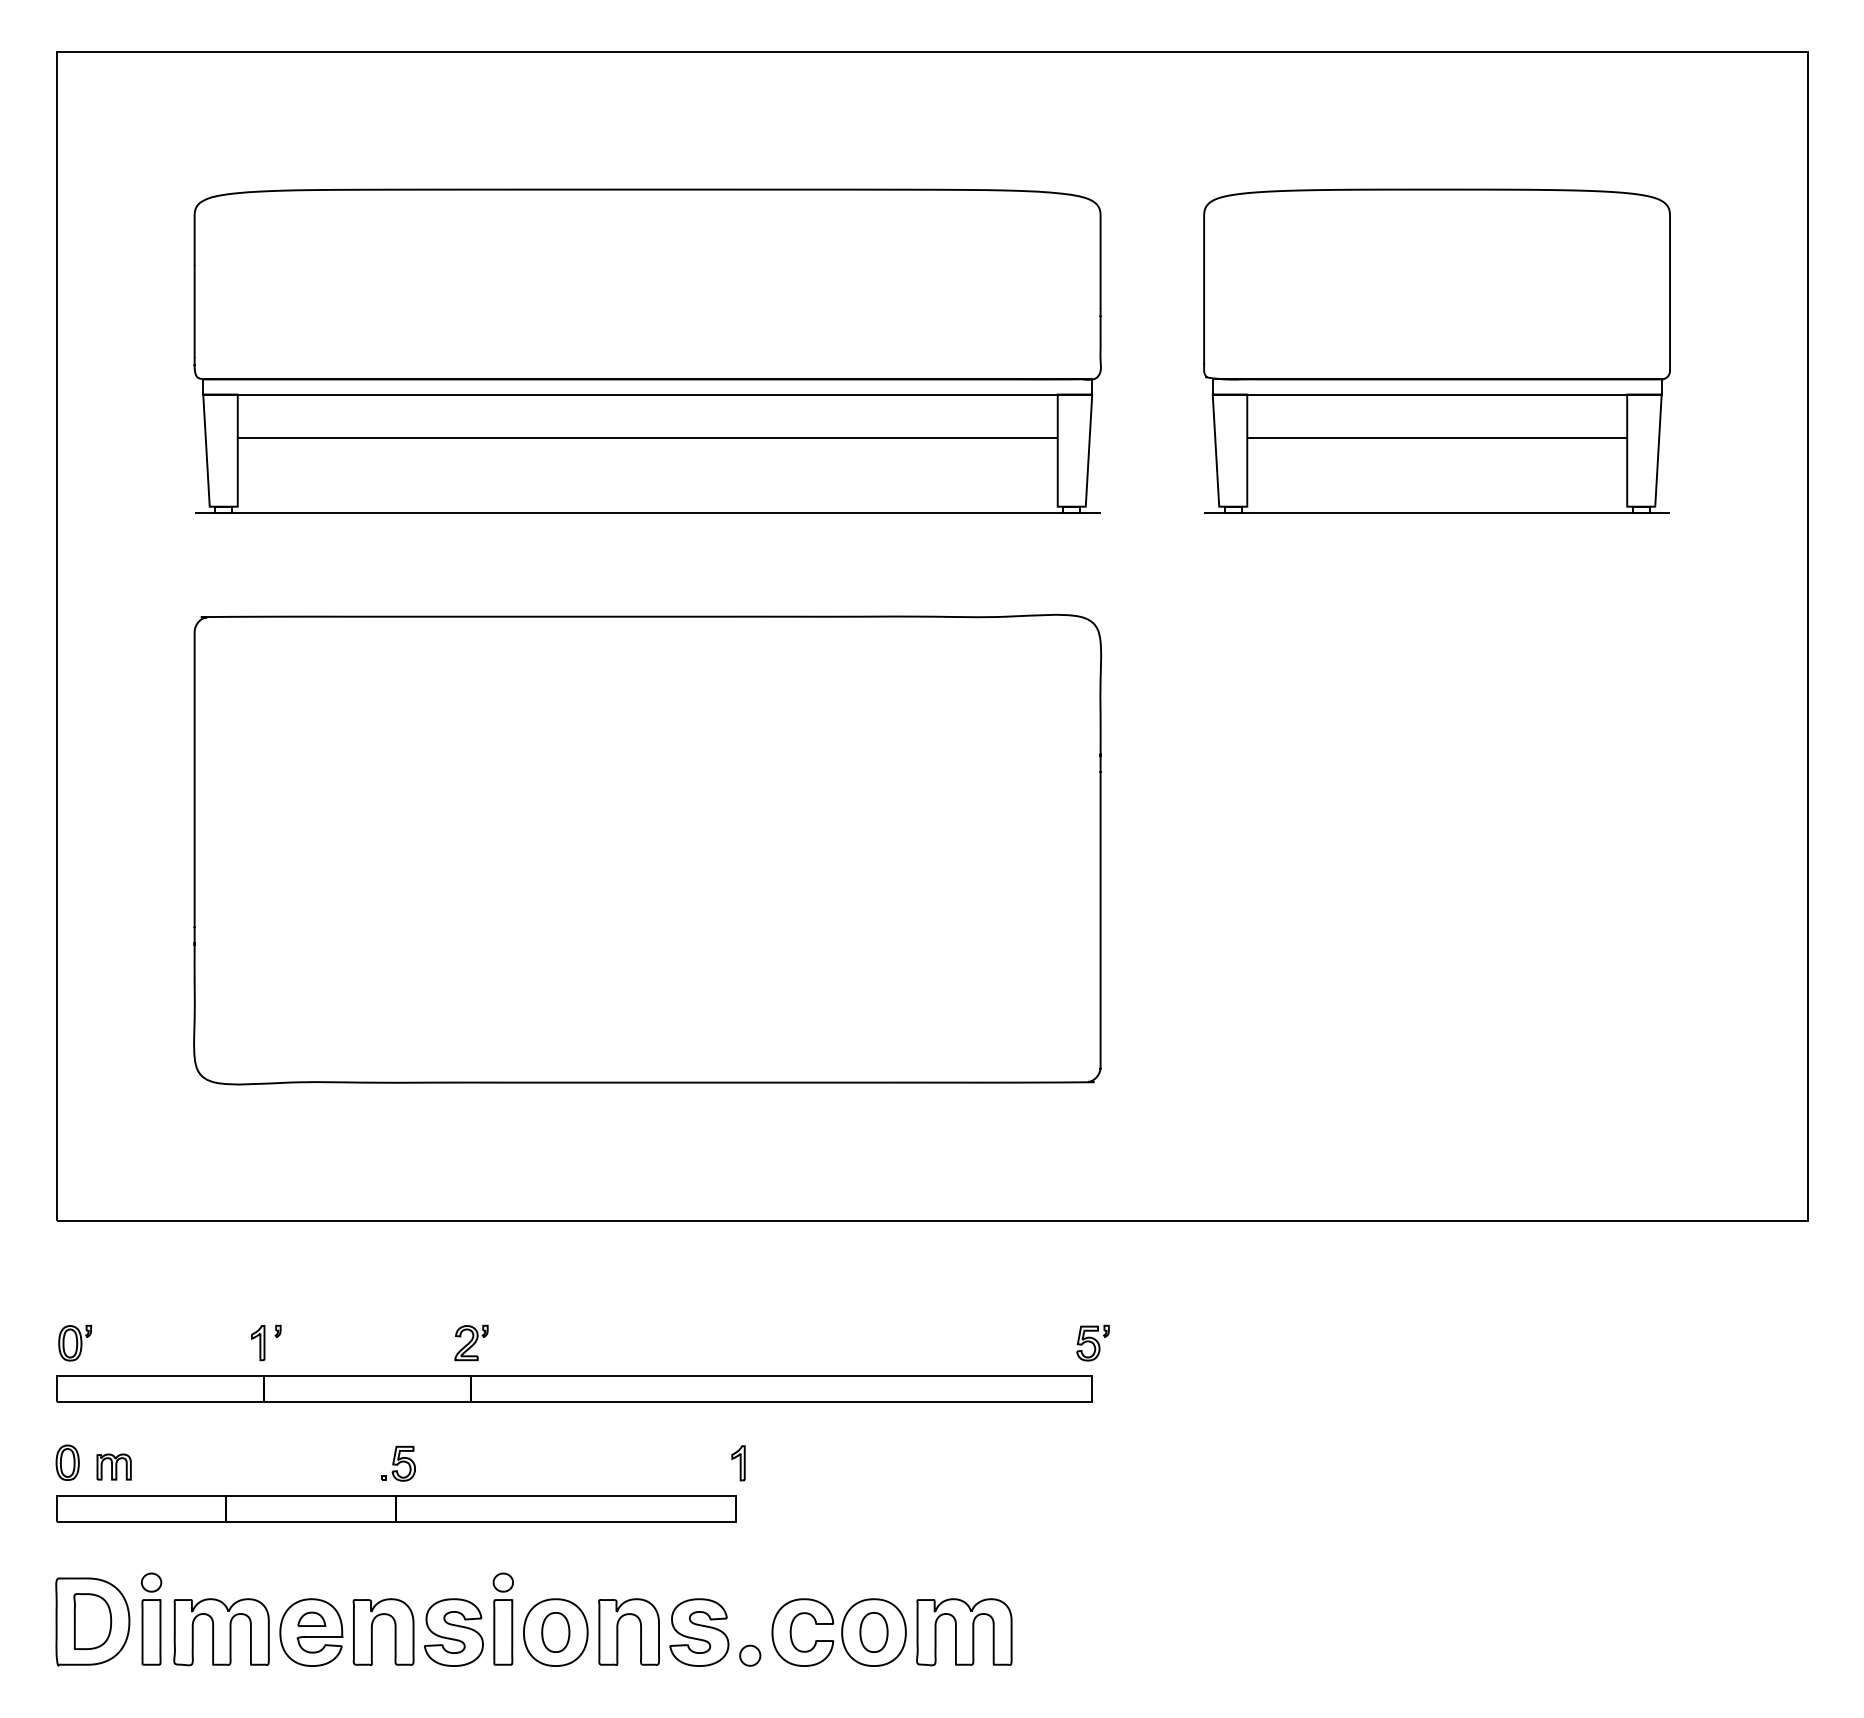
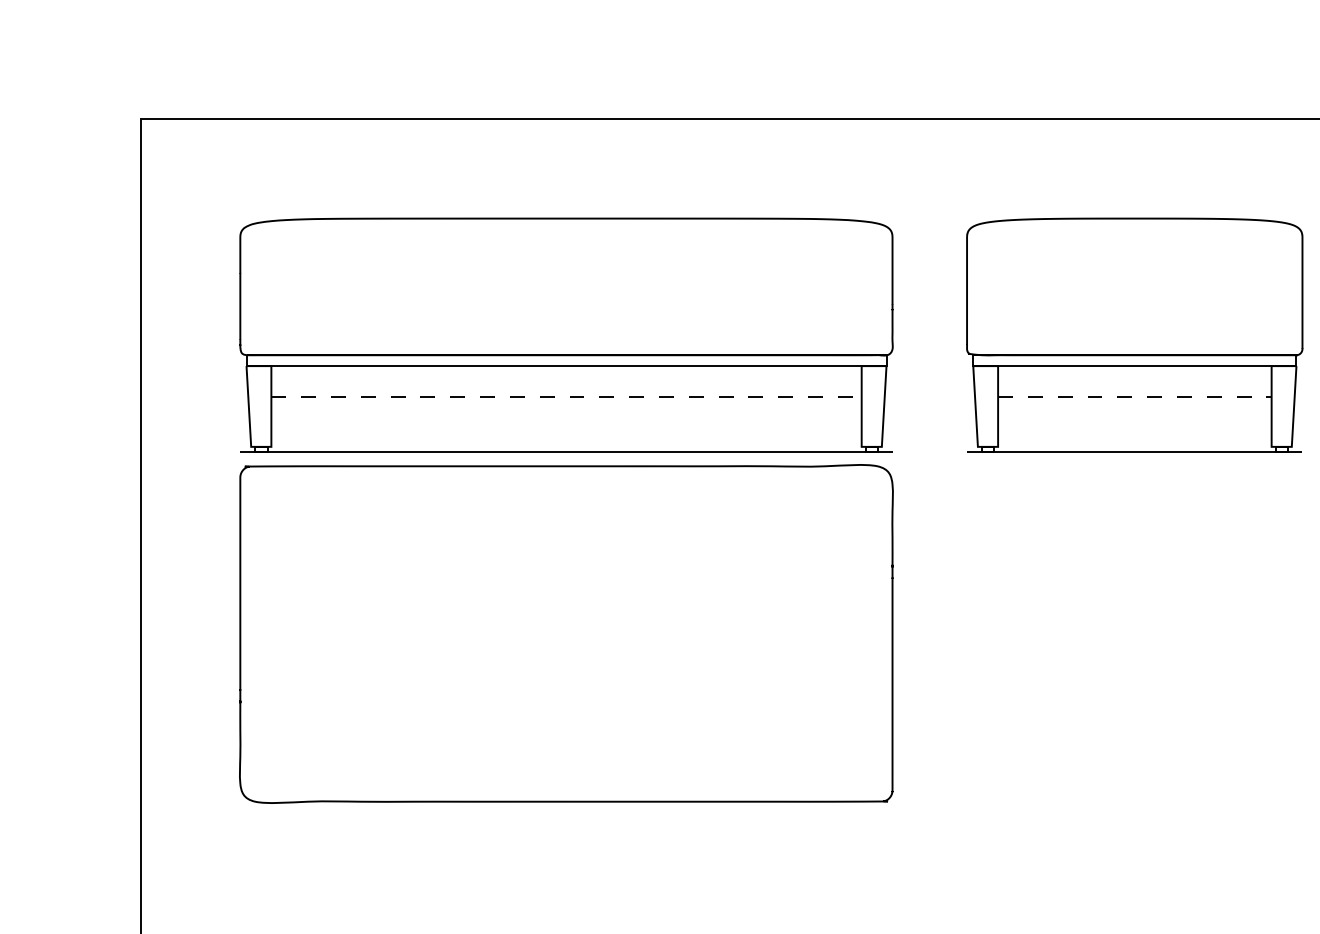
line: (647, 437) -> (566, 397), solid -> dashed
line: (1437, 437) -> (1135, 397), solid -> dashed
part: (647, 849) -> (566, 633), moved

